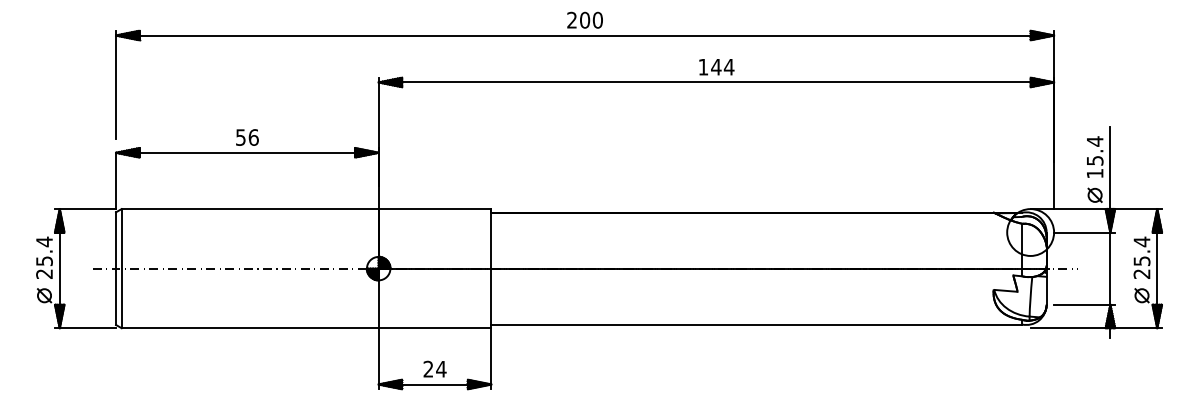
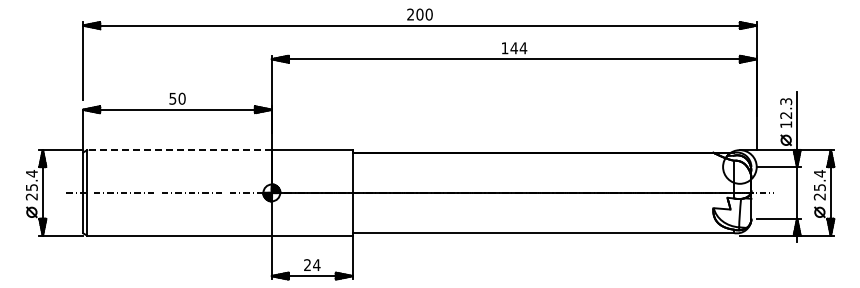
text: (252, 137) -> (181, 98), 56 -> 50
text: (1095, 149) -> (786, 107), 15.4 -> 12.3
line: (250, 209) -> (179, 150), solid -> dashed

